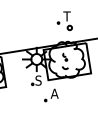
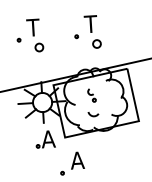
part: (31, 21) -> (29, 36), added
text: (38, 80) -> (47, 139), S -> A

